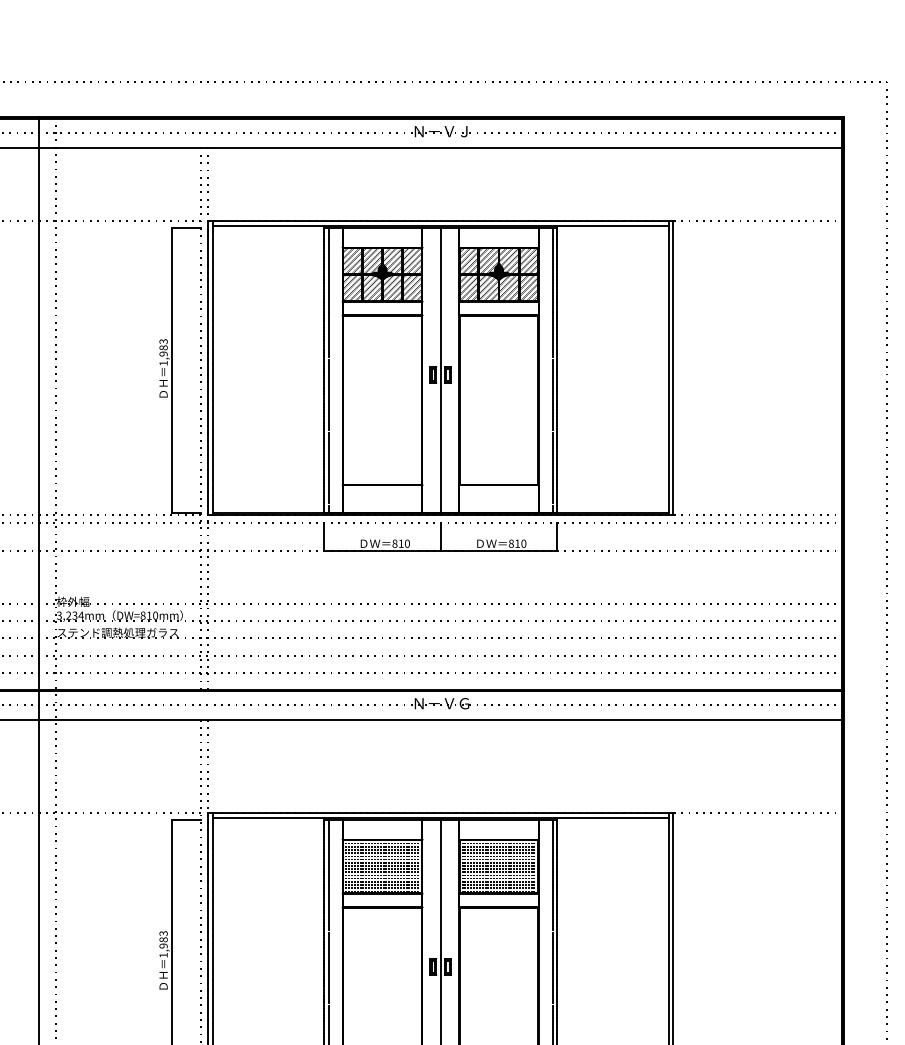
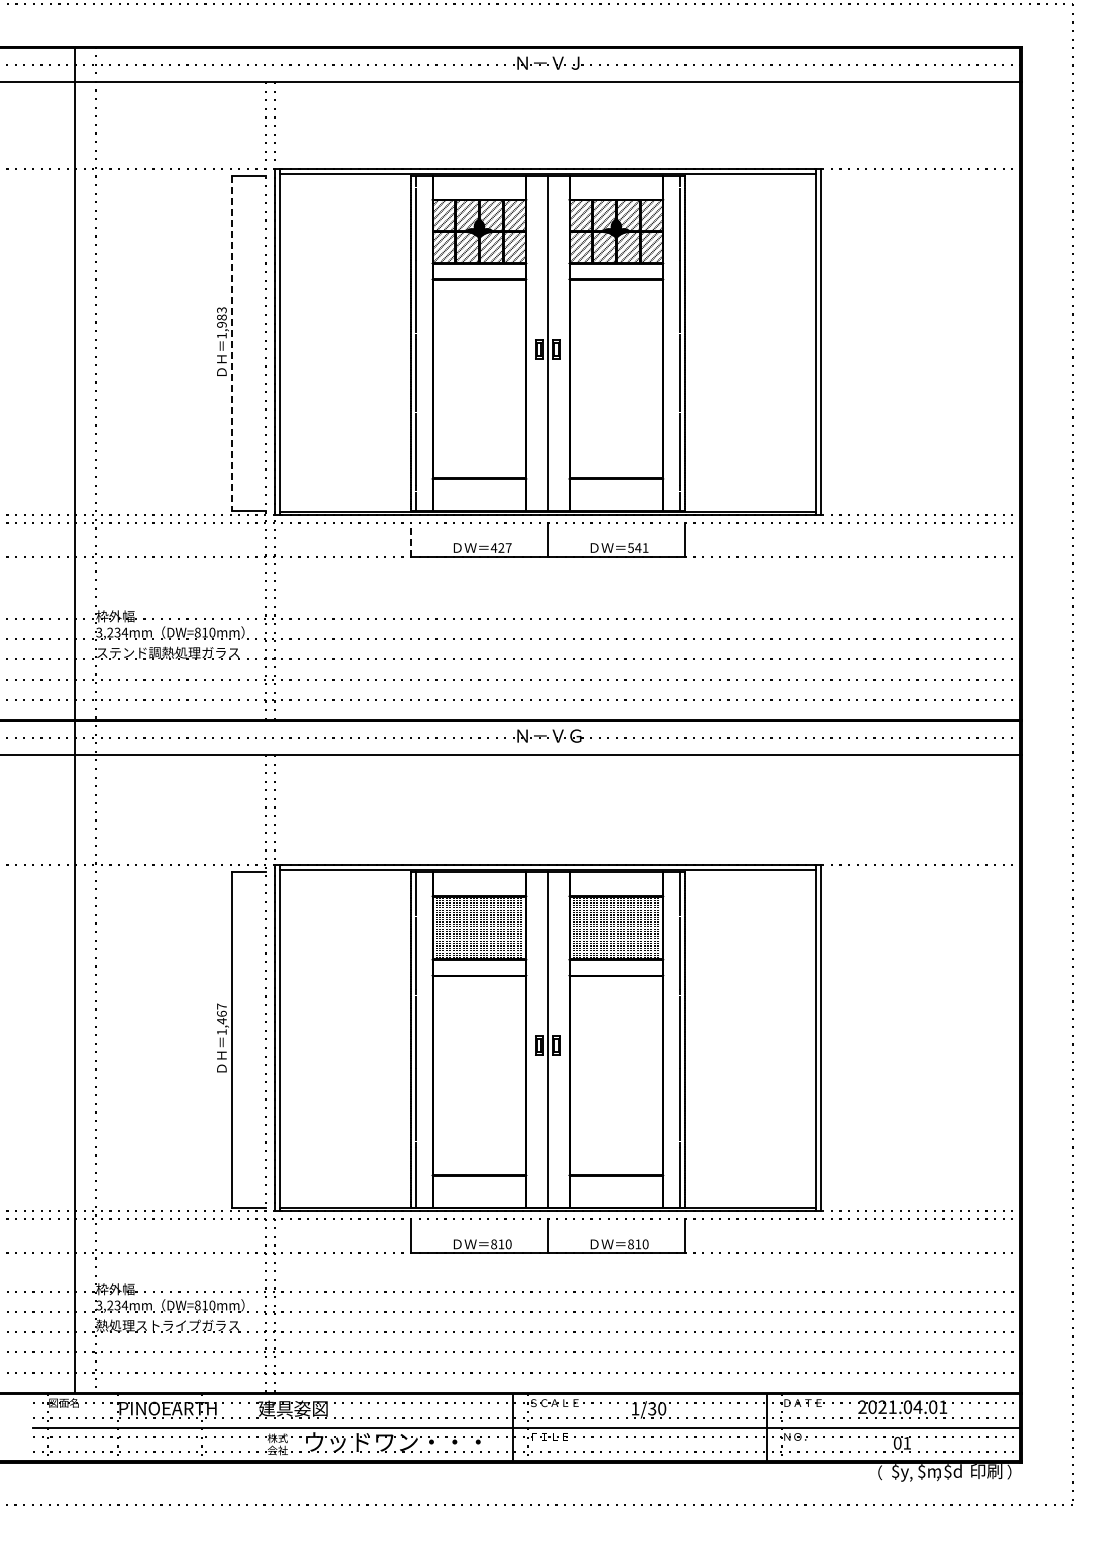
line: (172, 369) -> (232, 343), solid -> dashed
line: (324, 537) -> (411, 540), solid -> dashed
text: (400, 543) -> (500, 547), 810 -> 427
text: (517, 543) -> (638, 547), 810 -> 541
text: (163, 939) -> (221, 1013), 1,983 -> 1,467

